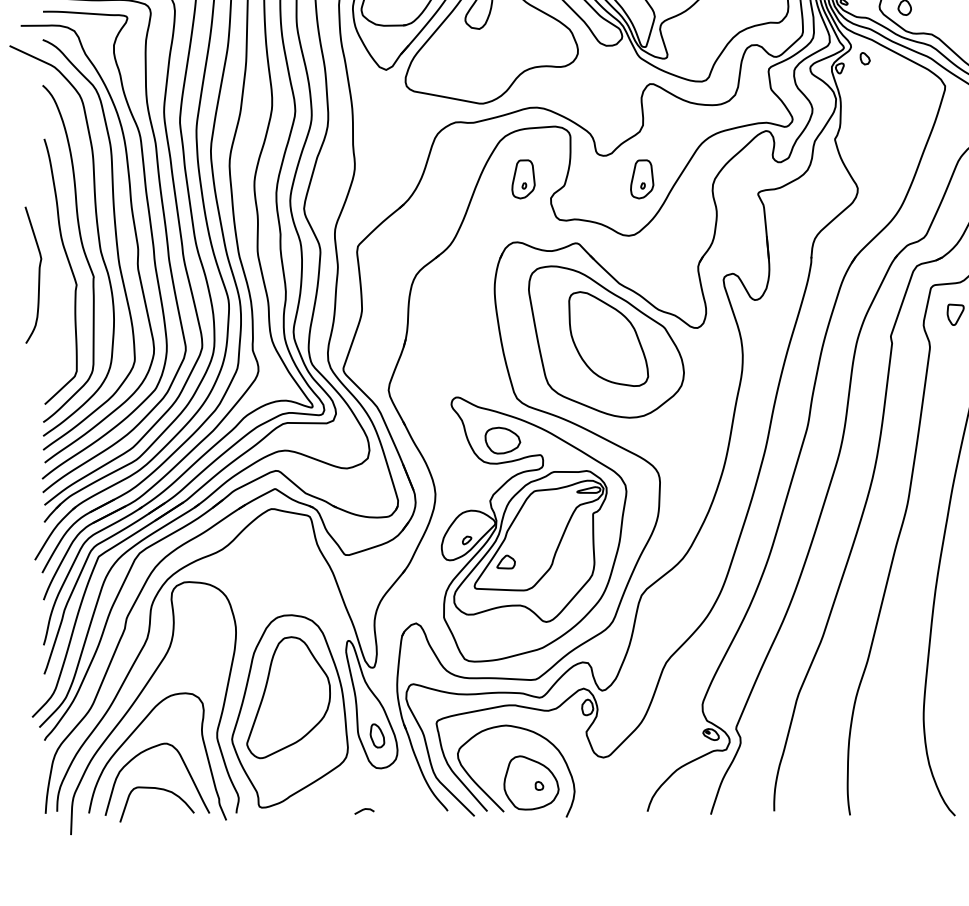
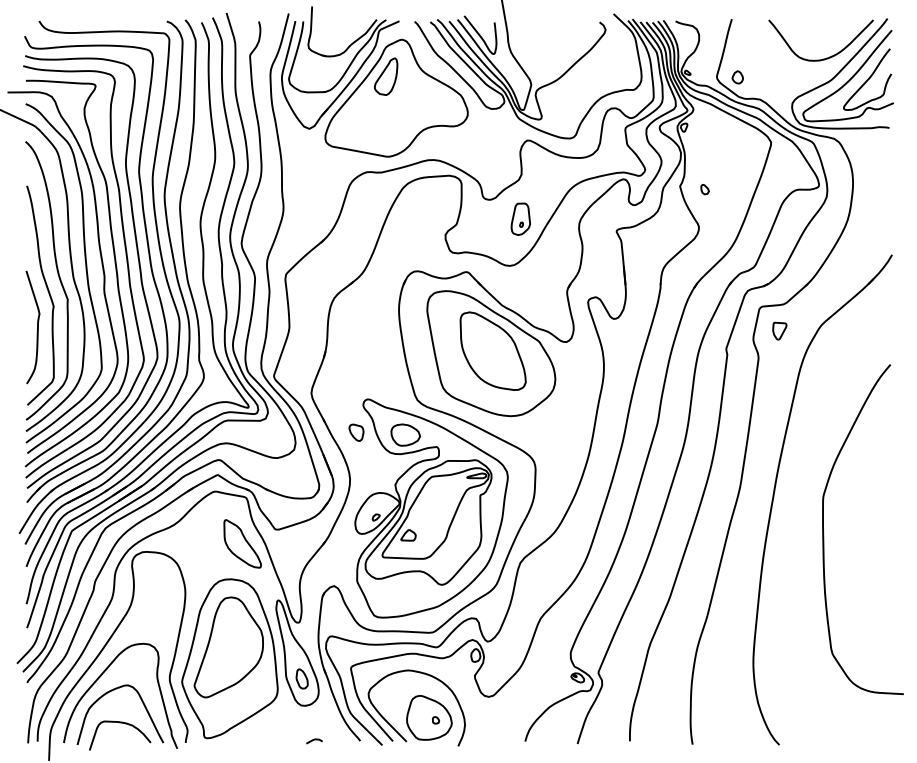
part: (864, 58) -> (704, 189), moved
part: (523, 178) -> (422, 218), removed
curve: (38, 275) -> (37, 327), moved
part: (443, 437) -> (356, 432), added
part: (305, 571) -> (242, 543), added
line: (364, 810) -> (314, 740), moved

